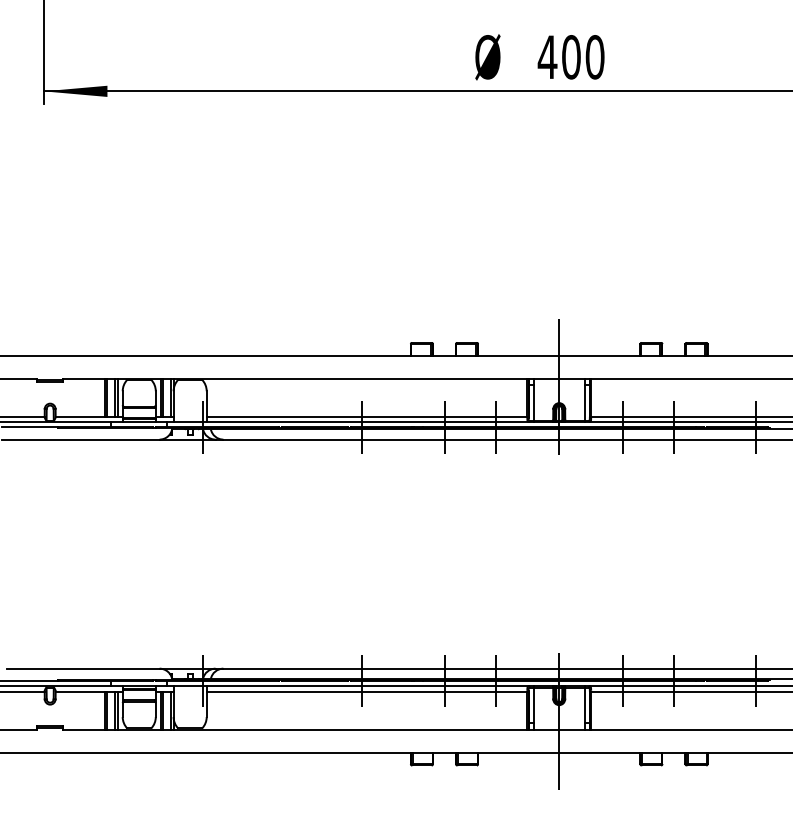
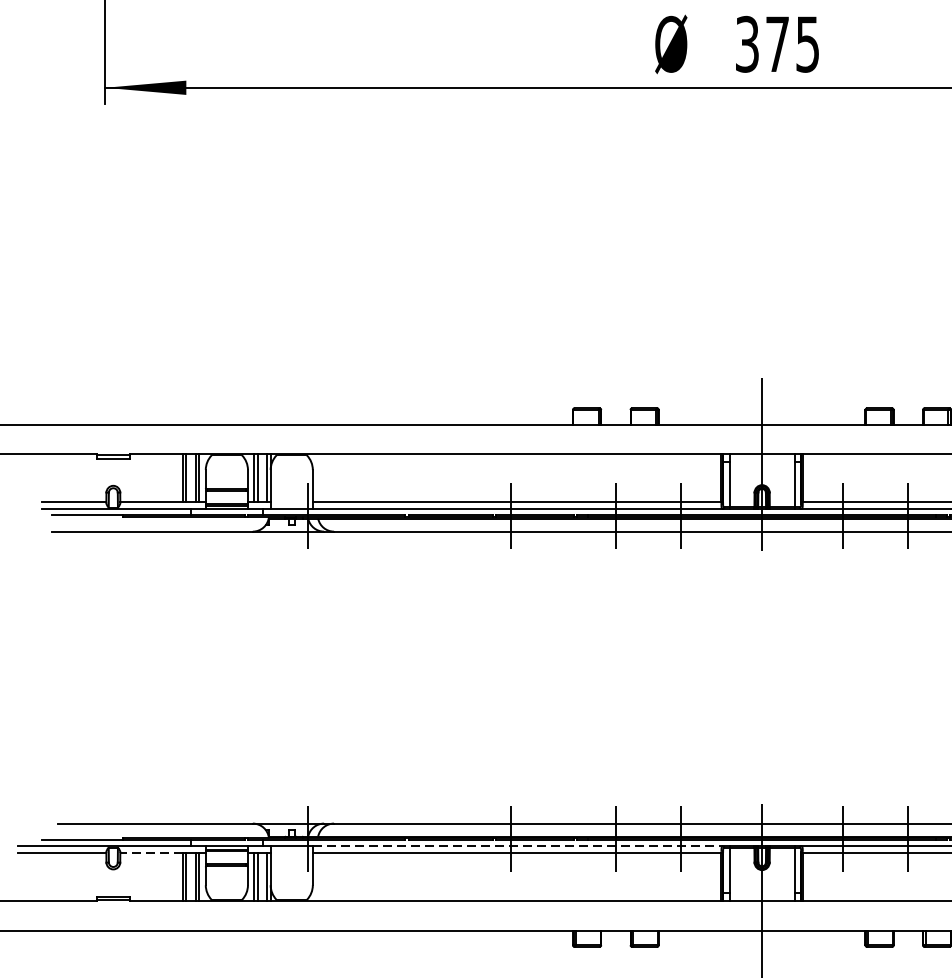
text: (570, 57) -> (776, 44), 400 -> 375
line: (367, 686) -> (517, 846), solid -> dashed
line: (80, 691) -> (151, 852), solid -> dashed

